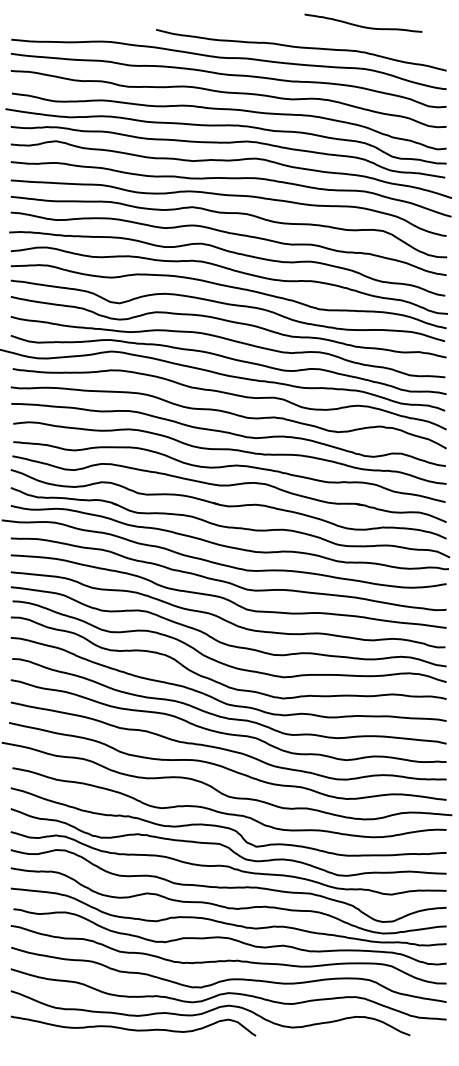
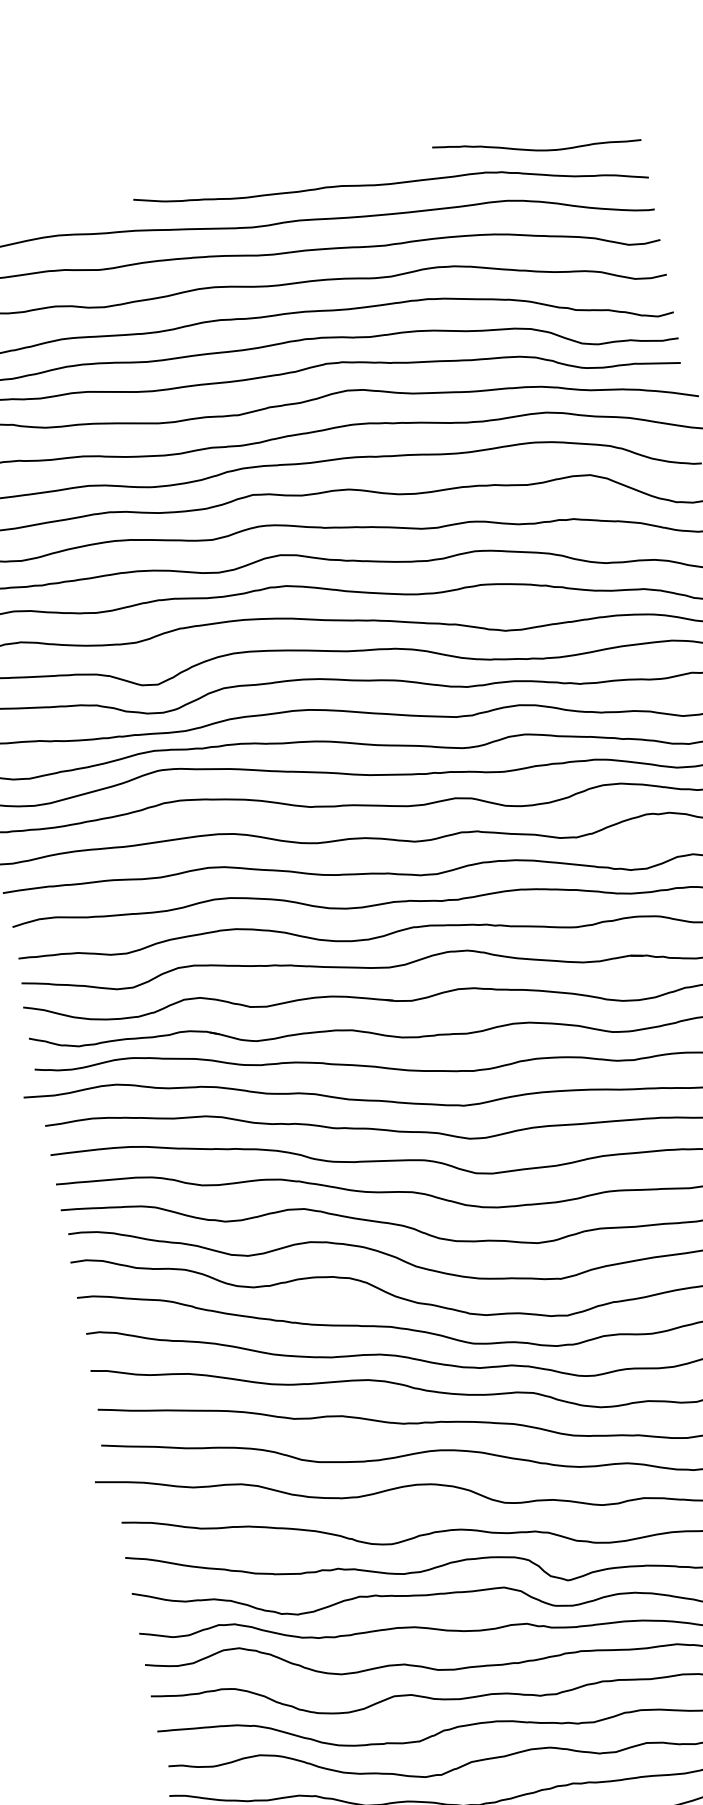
curve: (361, 25) -> (534, 148), moved

